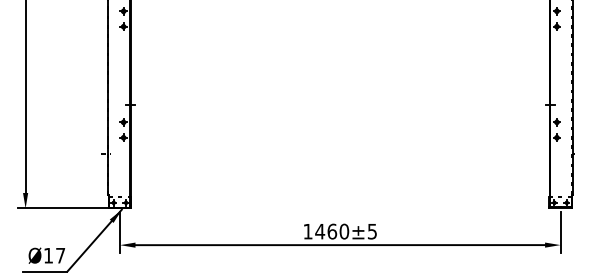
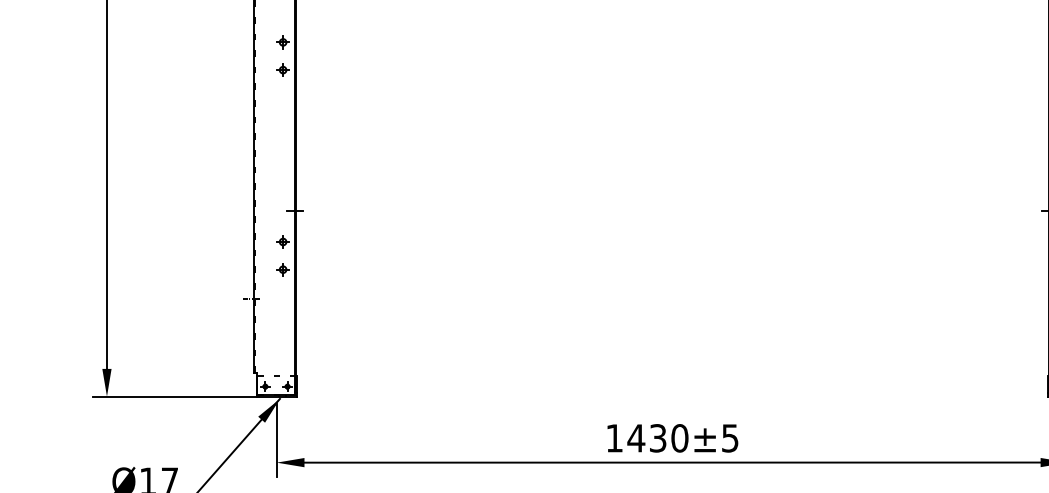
text: (332, 231) -> (658, 438), 1460±5 -> 1430±5

